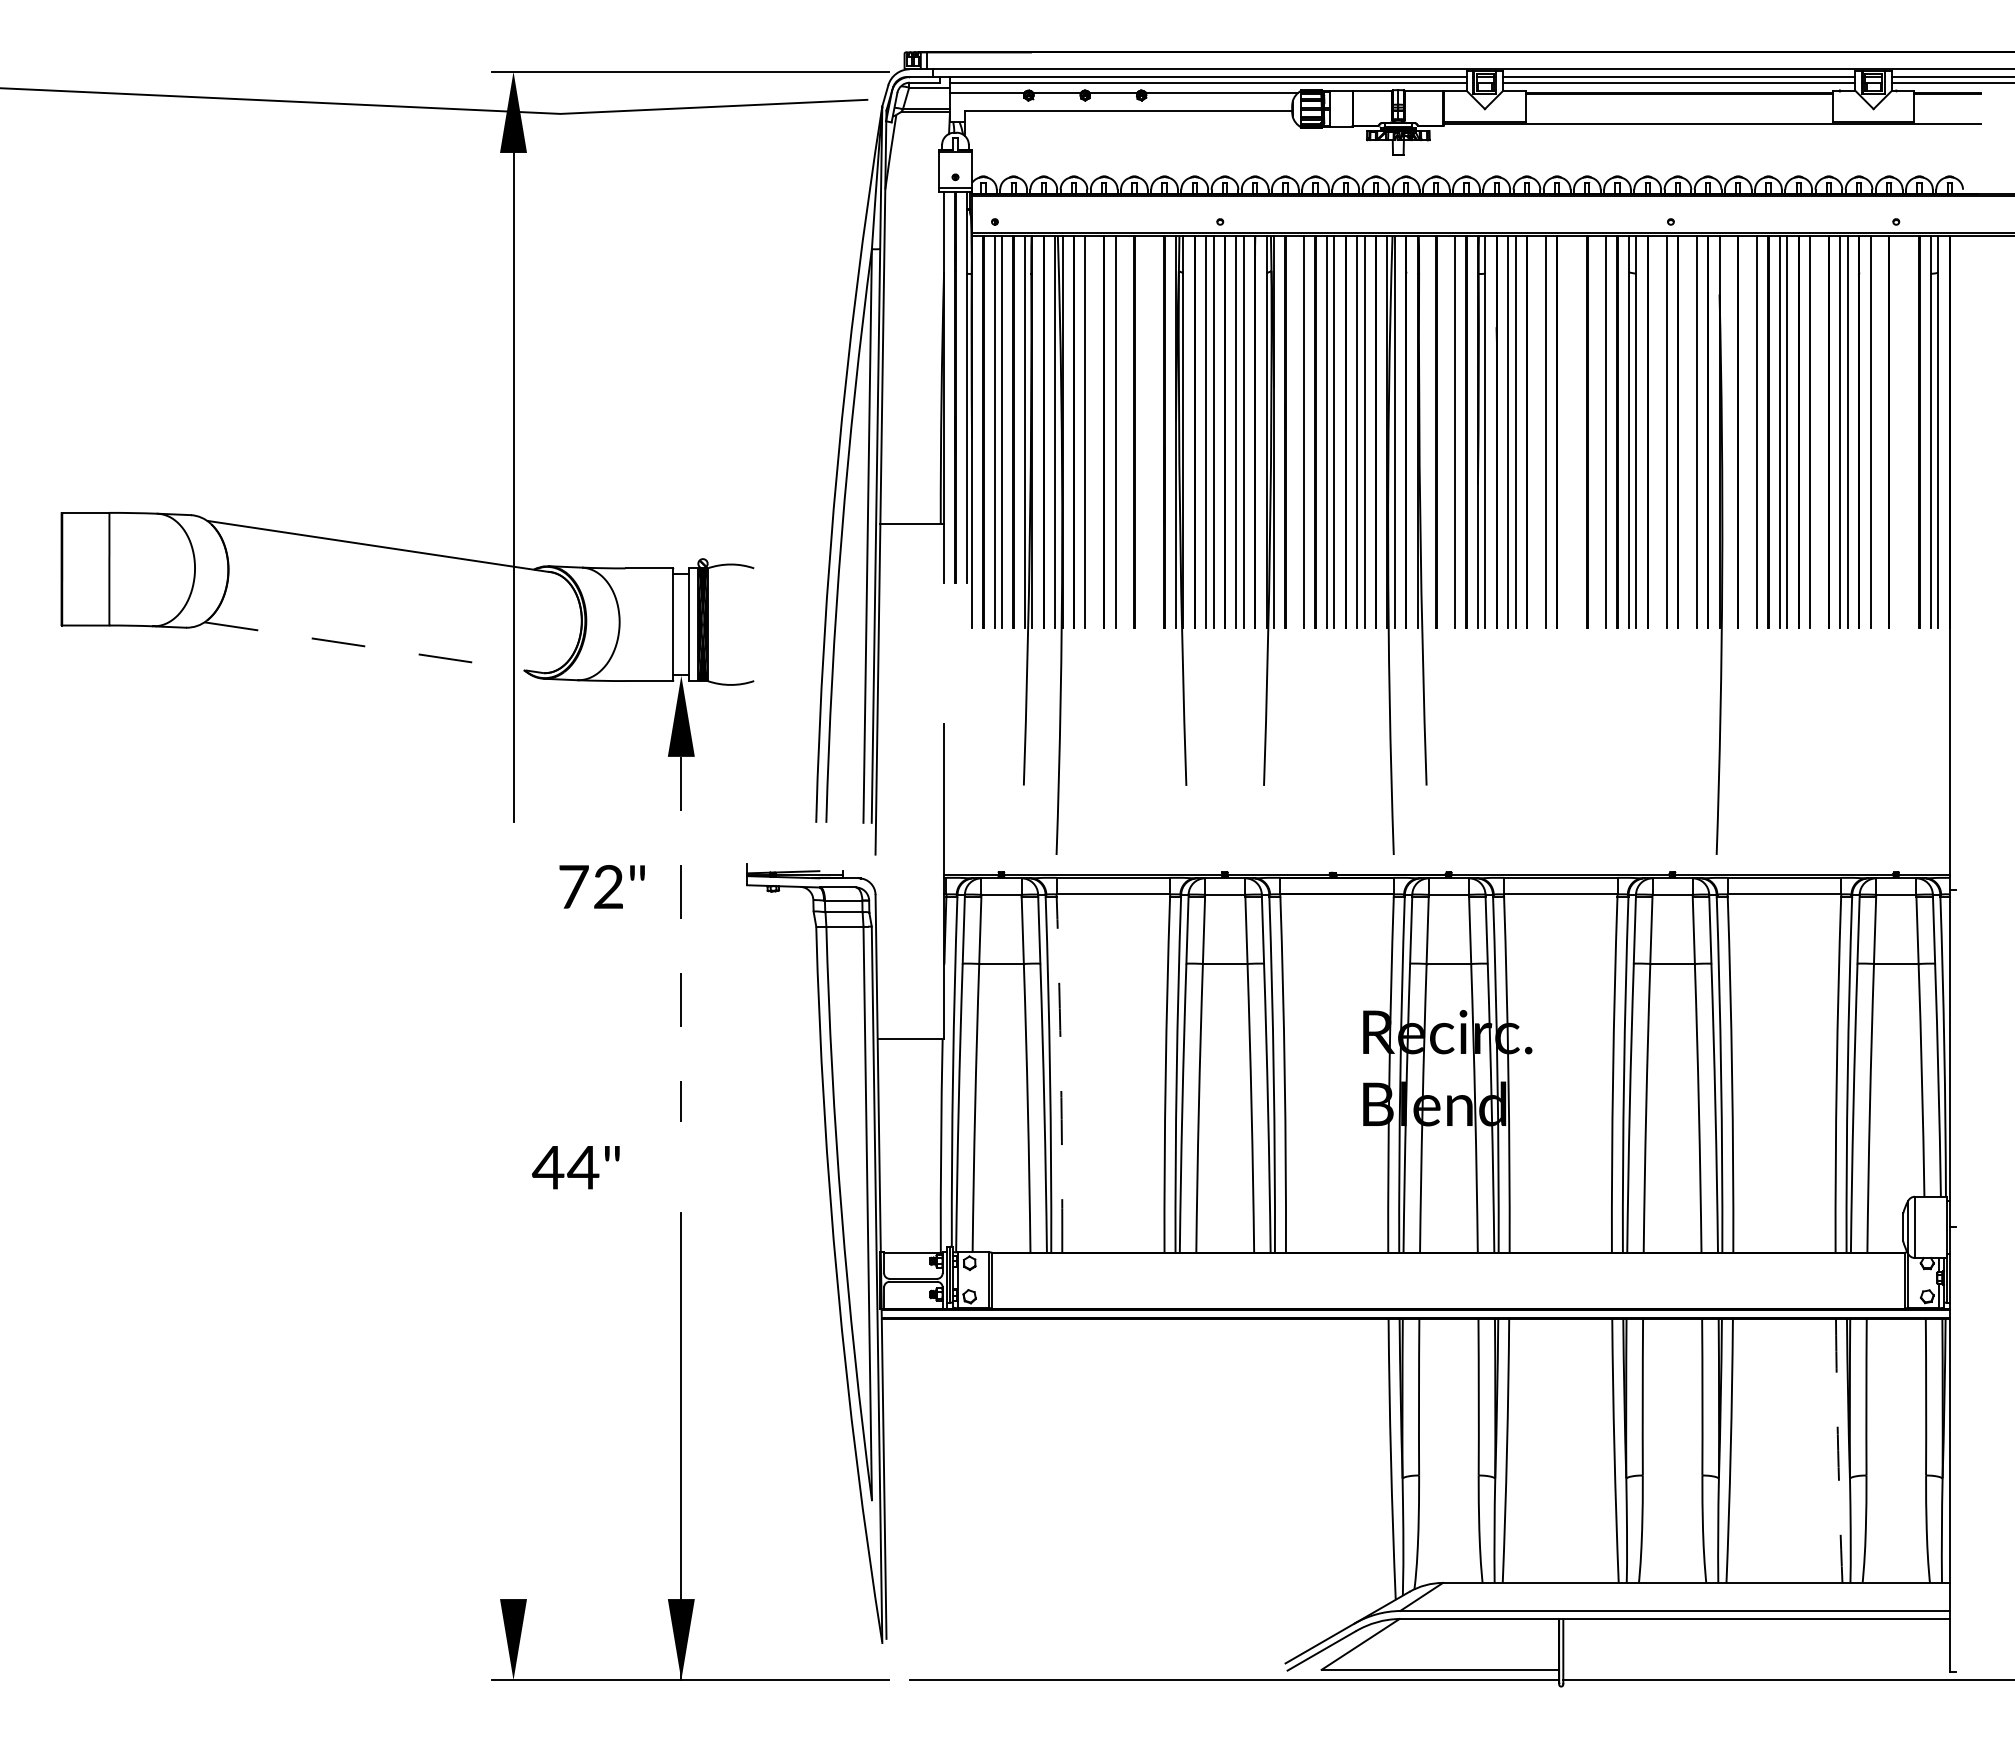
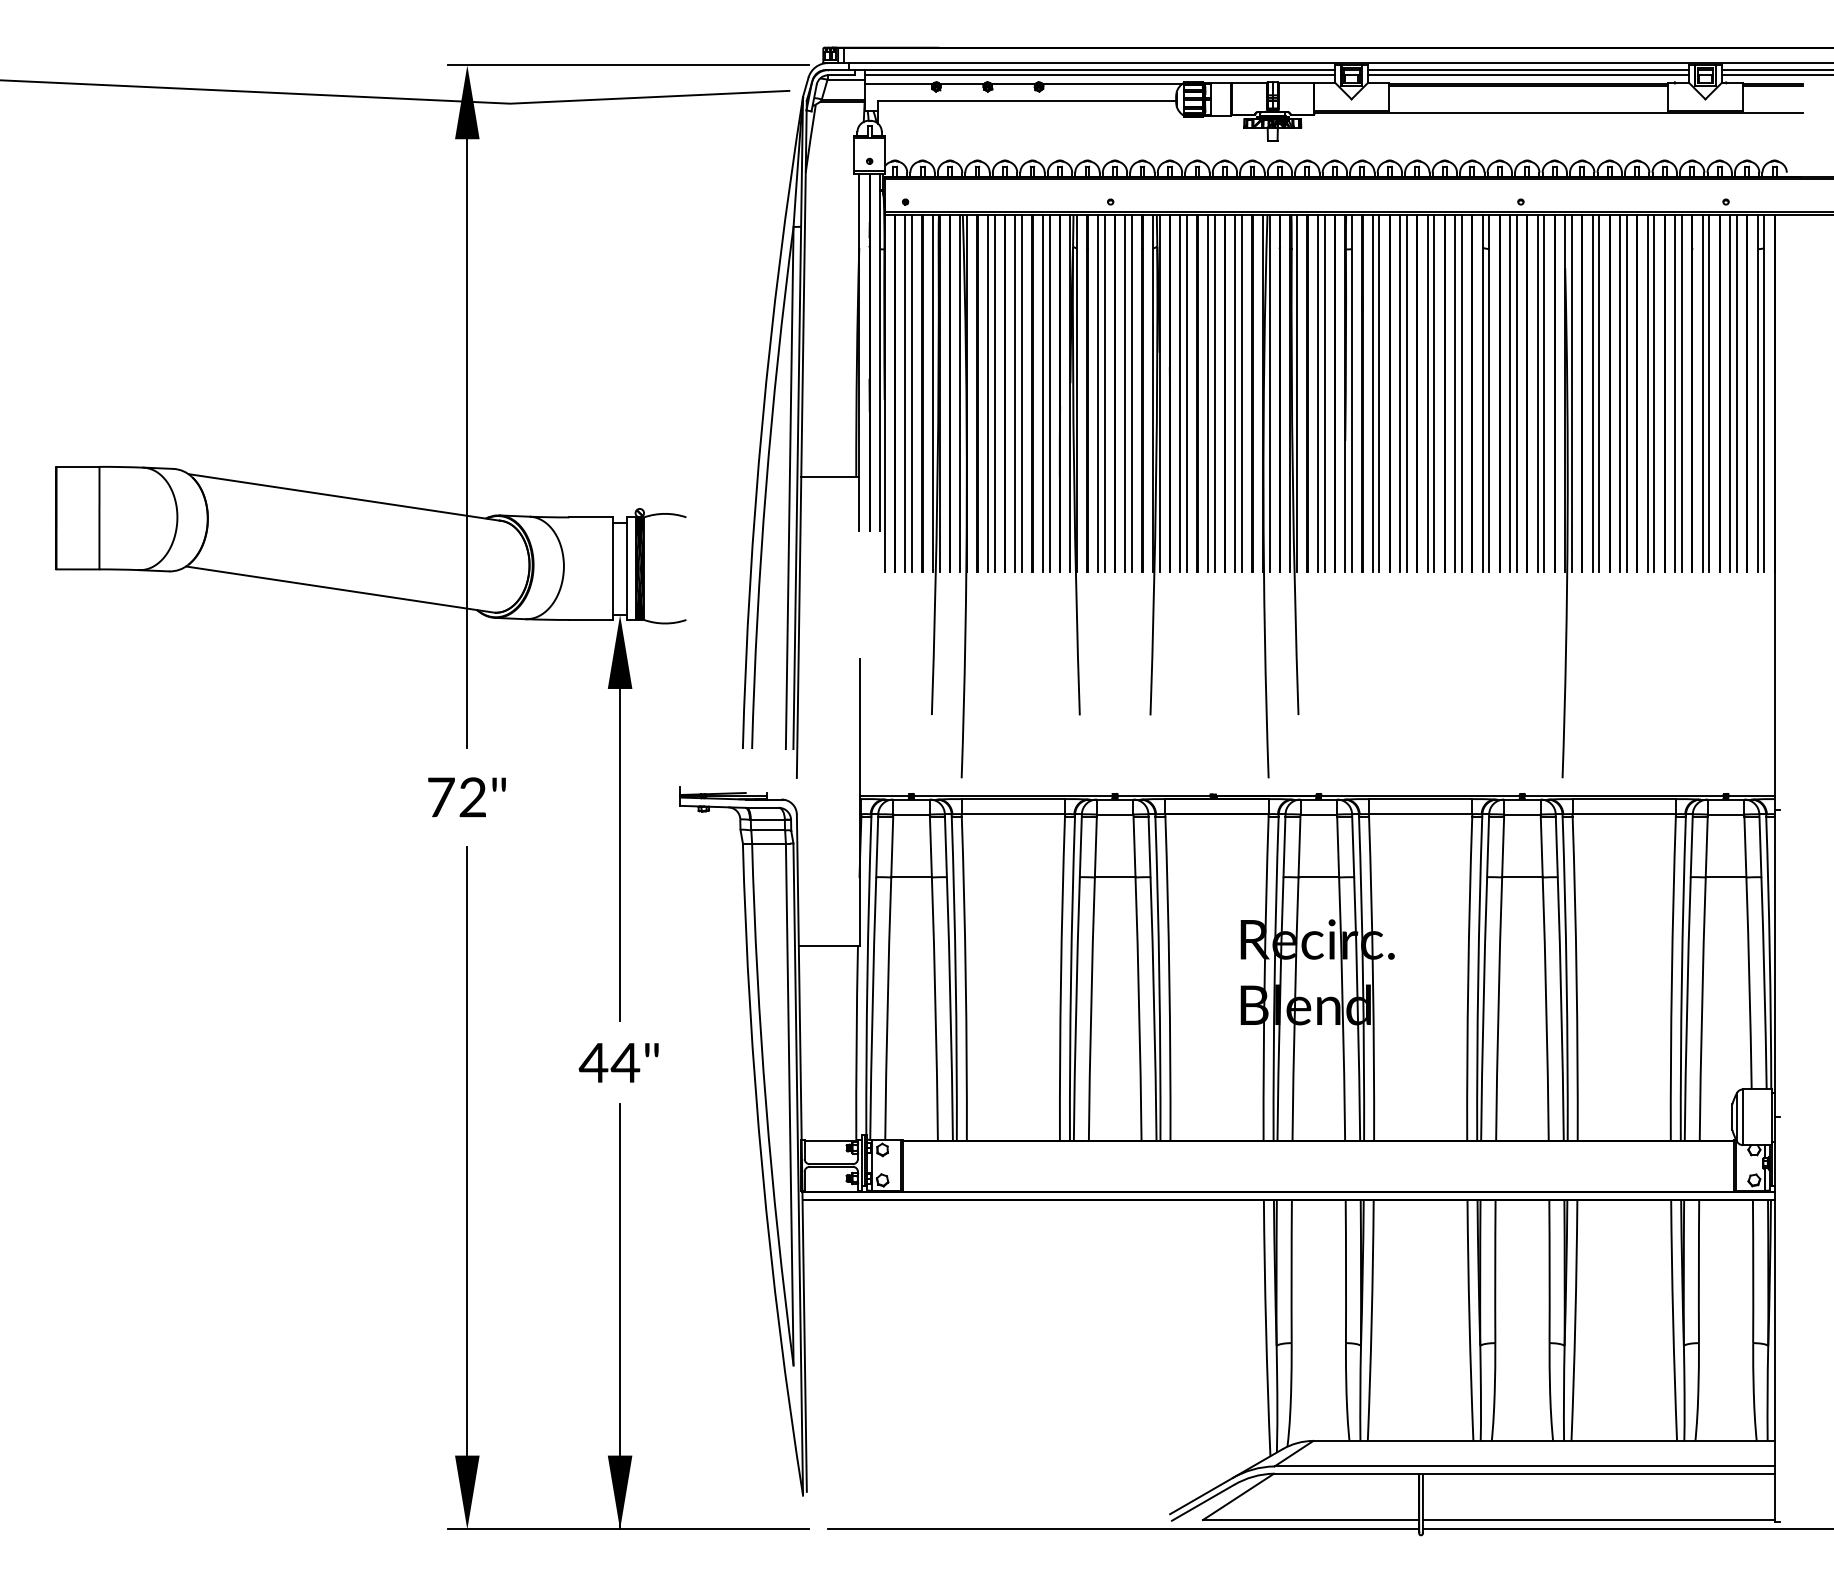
line: (1092, 432) -> (994, 393), added
line: (1123, 432) -> (1022, 393), added
line: (1145, 432) -> (1042, 393), added
line: (1153, 432) -> (1049, 393), added
line: (1296, 432) -> (1180, 393), added
line: (1424, 432) -> (1296, 393), added
line: (1447, 432) -> (1317, 393), added
line: (1538, 432) -> (1400, 393), added
line: (1568, 432) -> (1427, 393), added
line: (1575, 432) -> (1434, 393), added
line: (1598, 432) -> (1454, 393), added
line: (1659, 432) -> (1510, 393), added
line: (1689, 432) -> (1537, 393), added
line: (1726, 432) -> (1571, 393), added
line: (1749, 432) -> (1592, 393), added
line: (1817, 432) -> (1654, 393), added
line: (1877, 432) -> (1708, 393), added
line: (1900, 432) -> (1729, 393), added
line: (1908, 432) -> (1737, 393), added
line: (374, 647) -> (340, 589), dashed -> solid
text: (601, 886) -> (466, 796), moved
line: (681, 939) -> (620, 855), dashed -> solid
arc: (1061, 1075) -> (966, 979), dashed -> solid
text: (575, 1167) -> (618, 1062), moved
line: (513, 1264) -> (467, 1151), added
arc: (1838, 1450) -> (1673, 1320), dashed -> solid
line: (1756, 1669) -> (1598, 1519), added

